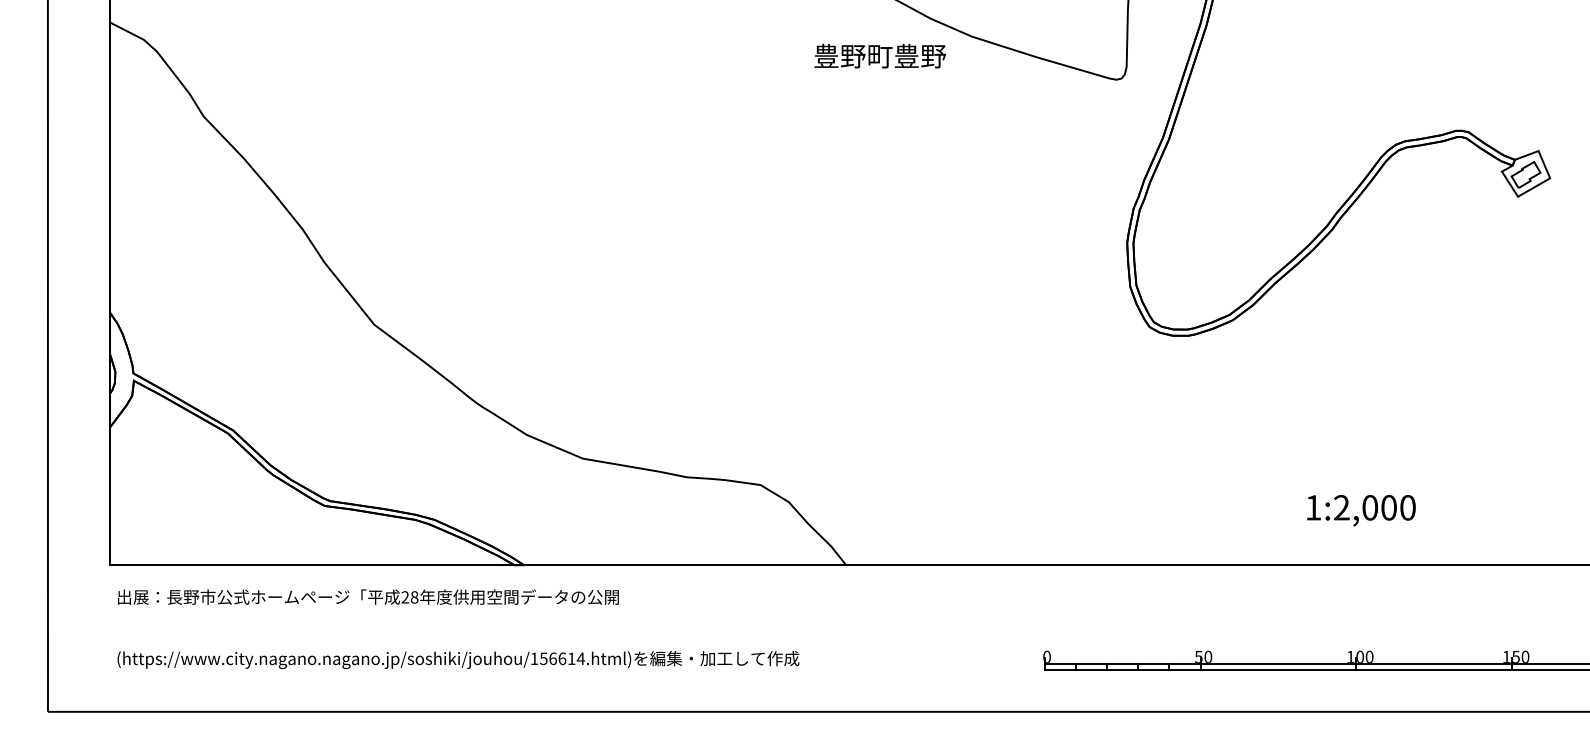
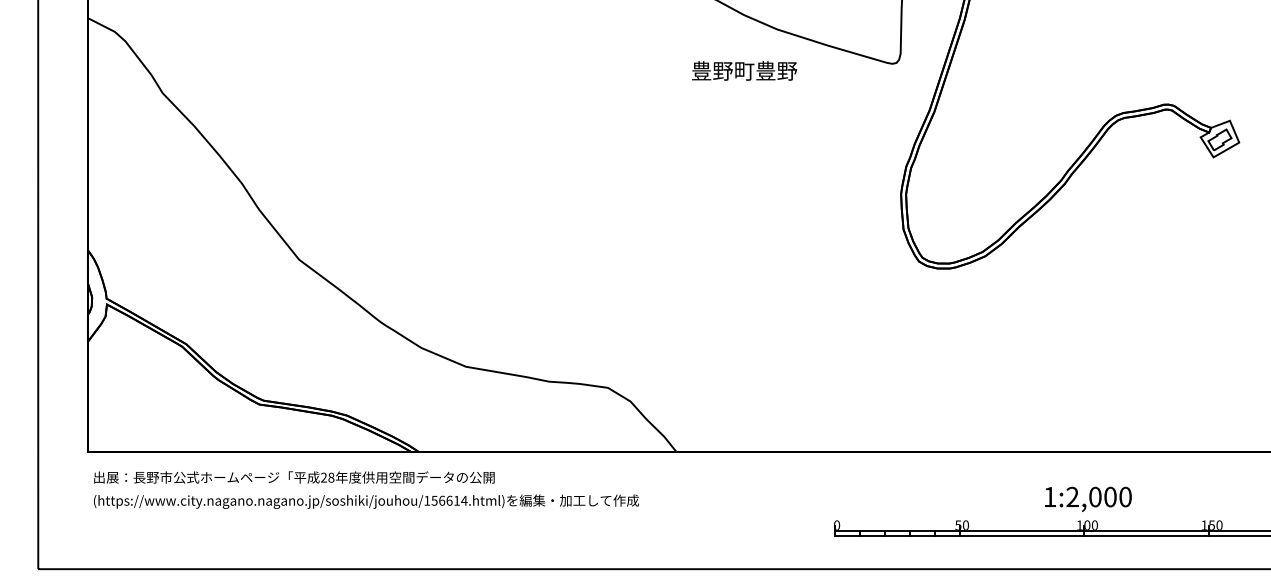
text: (880, 55) -> (744, 70), moved
text: (1361, 509) -> (1088, 498), moved
text: (458, 659) -> (366, 501), moved

